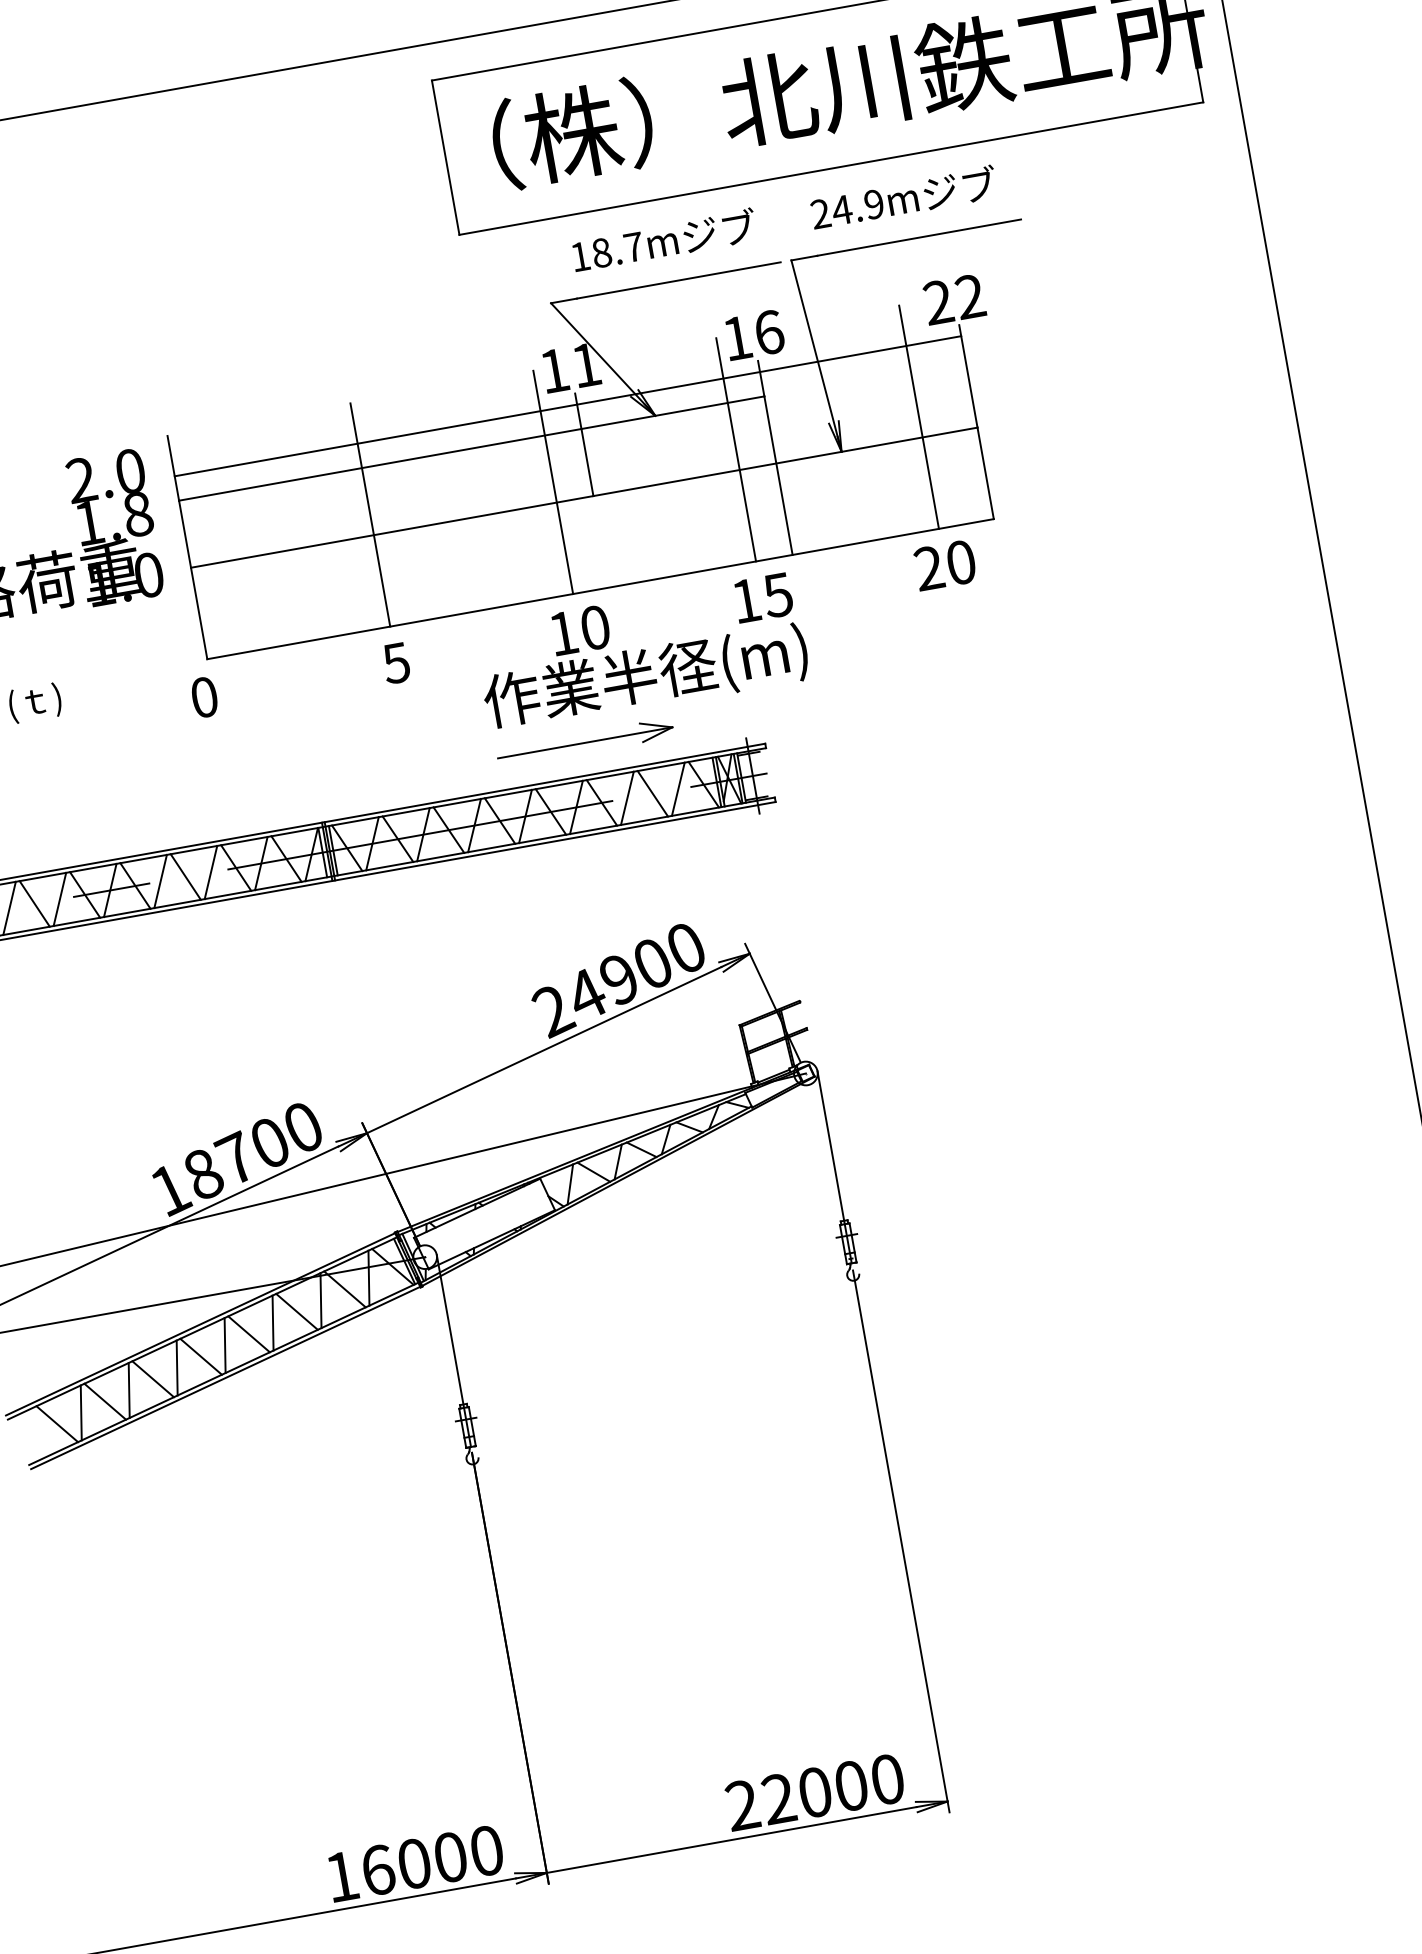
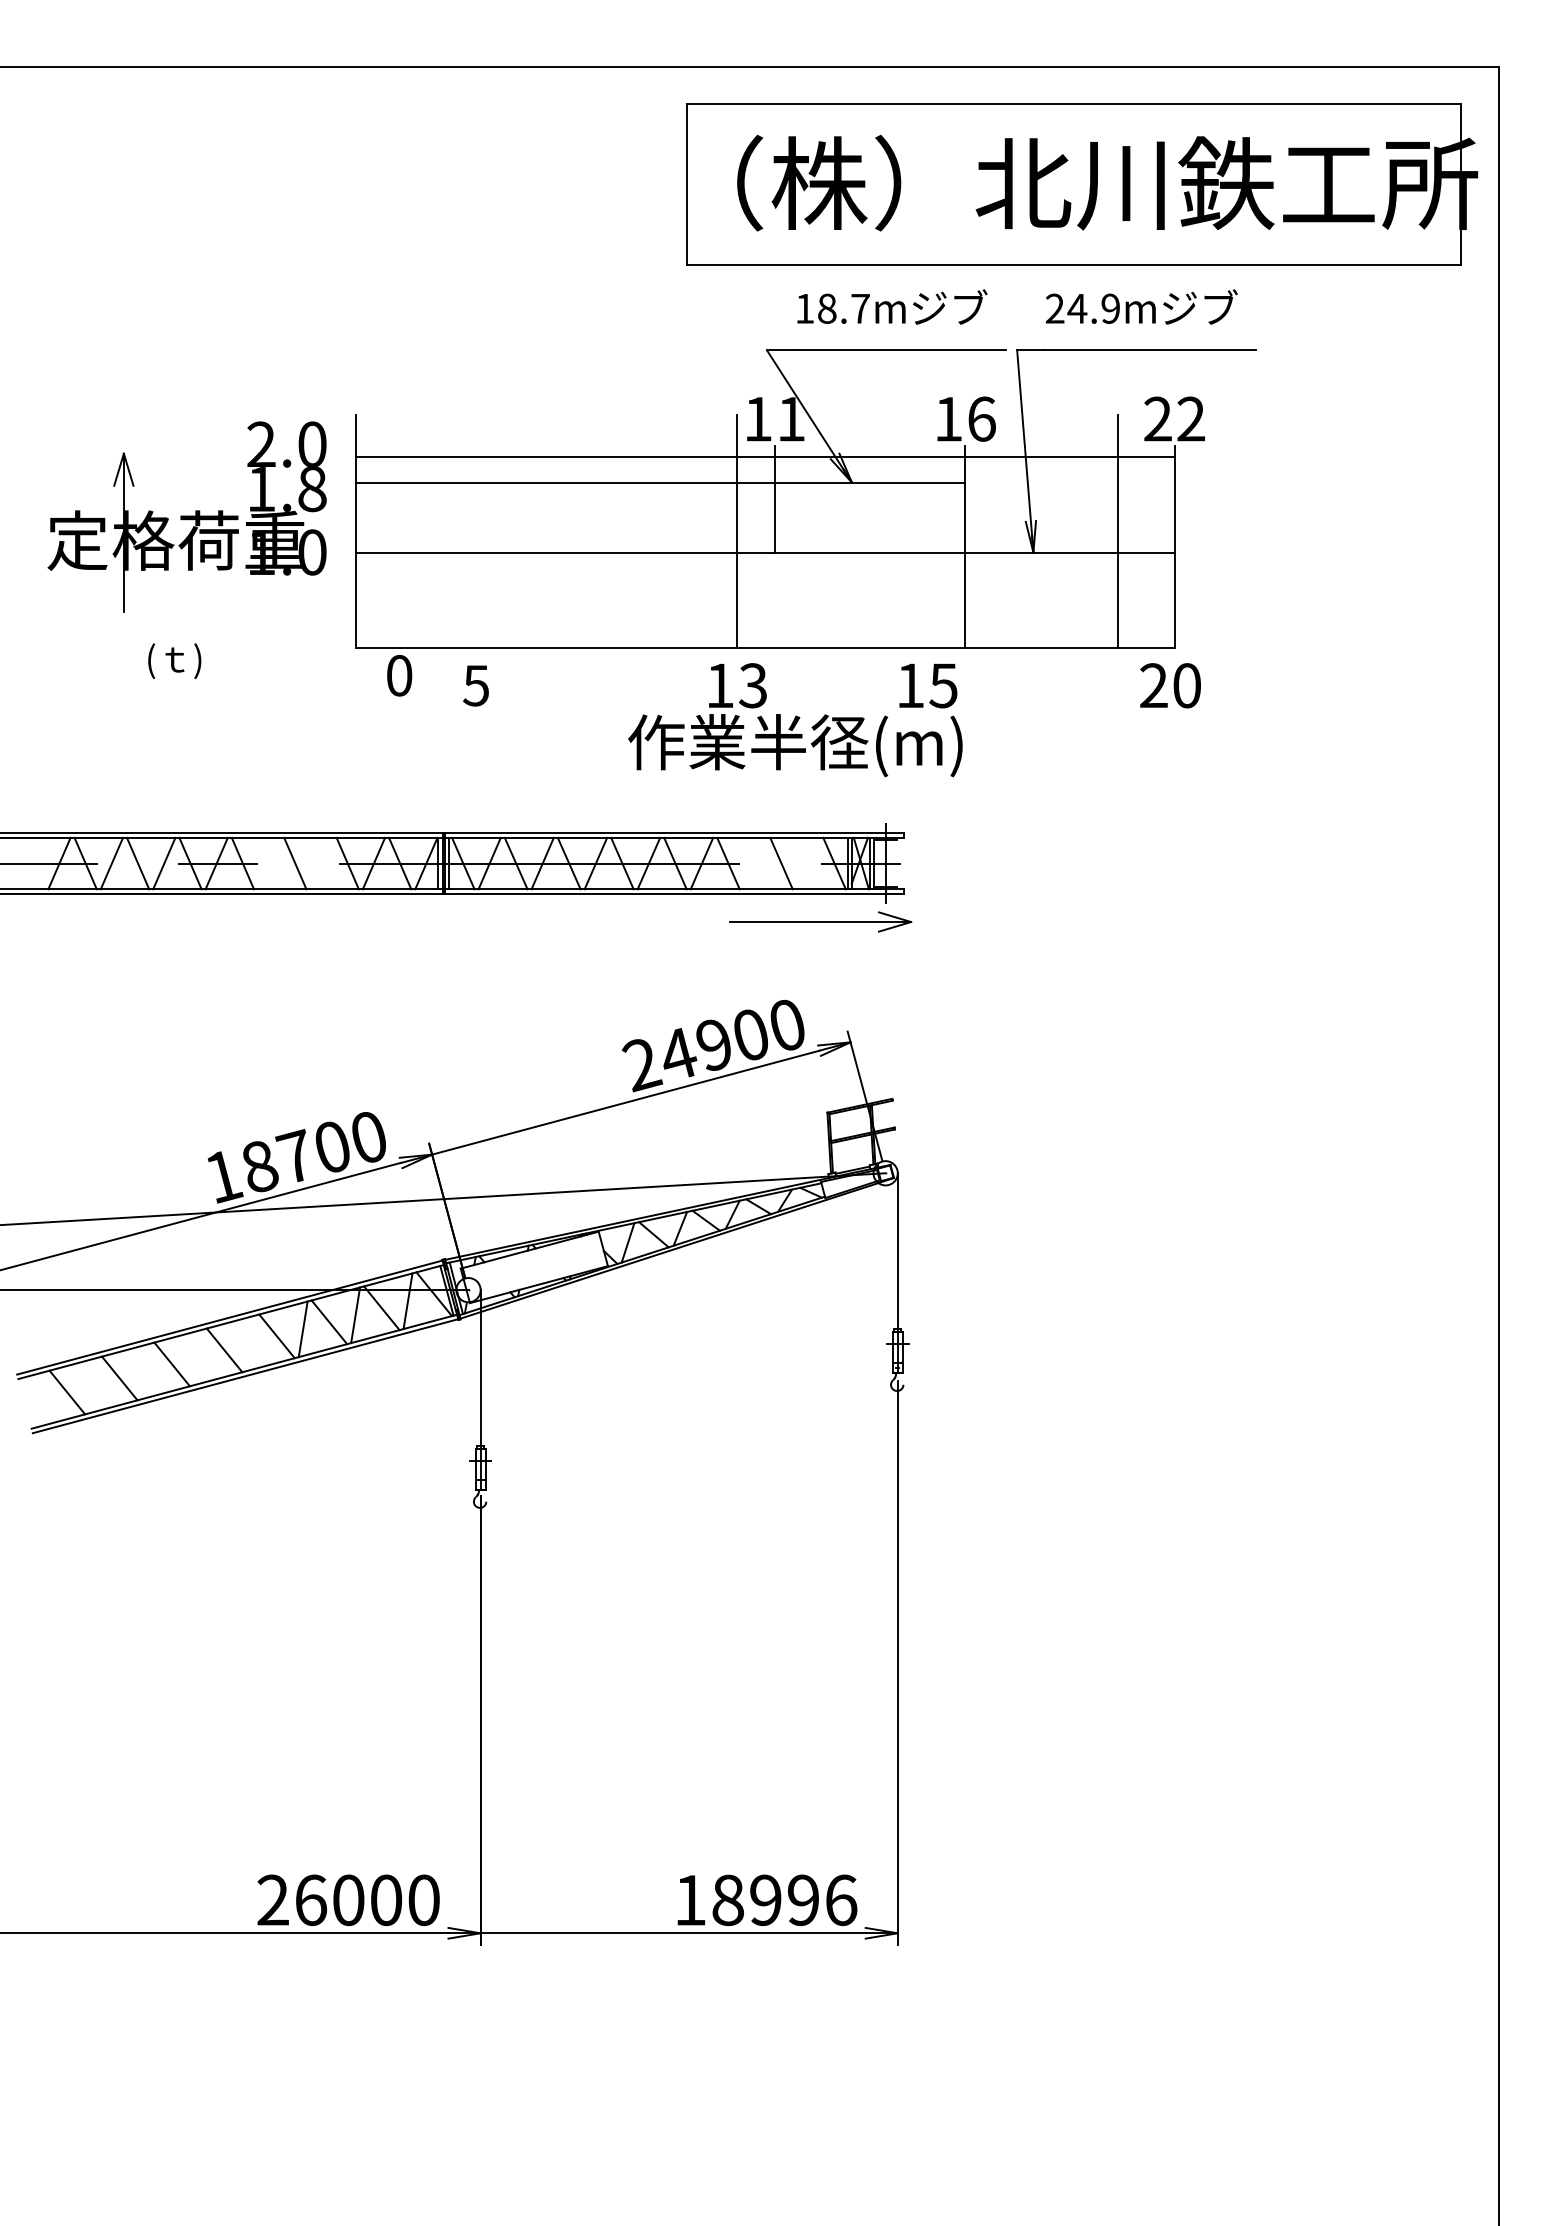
line: (736, 449) -> (927, 531), removed
line: (370, 514) -> (546, 531), removed
text: (945, 565) -> (1170, 685), moved
text: (595, 627) -> (753, 685), 10 -> 13
text: (395, 663) -> (475, 685), moved
text: (204, 697) -> (399, 675), moved
part: (585, 742) -> (820, 921), moved
line: (677, 789) -> (807, 863), removed
line: (626, 798) -> (754, 863), removed
line: (210, 872) -> (321, 863), removed
line: (160, 881) -> (269, 863), removed
line: (224, 1345) -> (250, 1343), removed
line: (176, 1368) -> (197, 1357), removed
line: (128, 1390) -> (145, 1371), removed
line: (81, 1412) -> (93, 1385), removed
text: (814, 1792) -> (765, 1900), 22000 -> 18996
text: (341, 1876) -> (272, 1899), 16000 -> 26000

